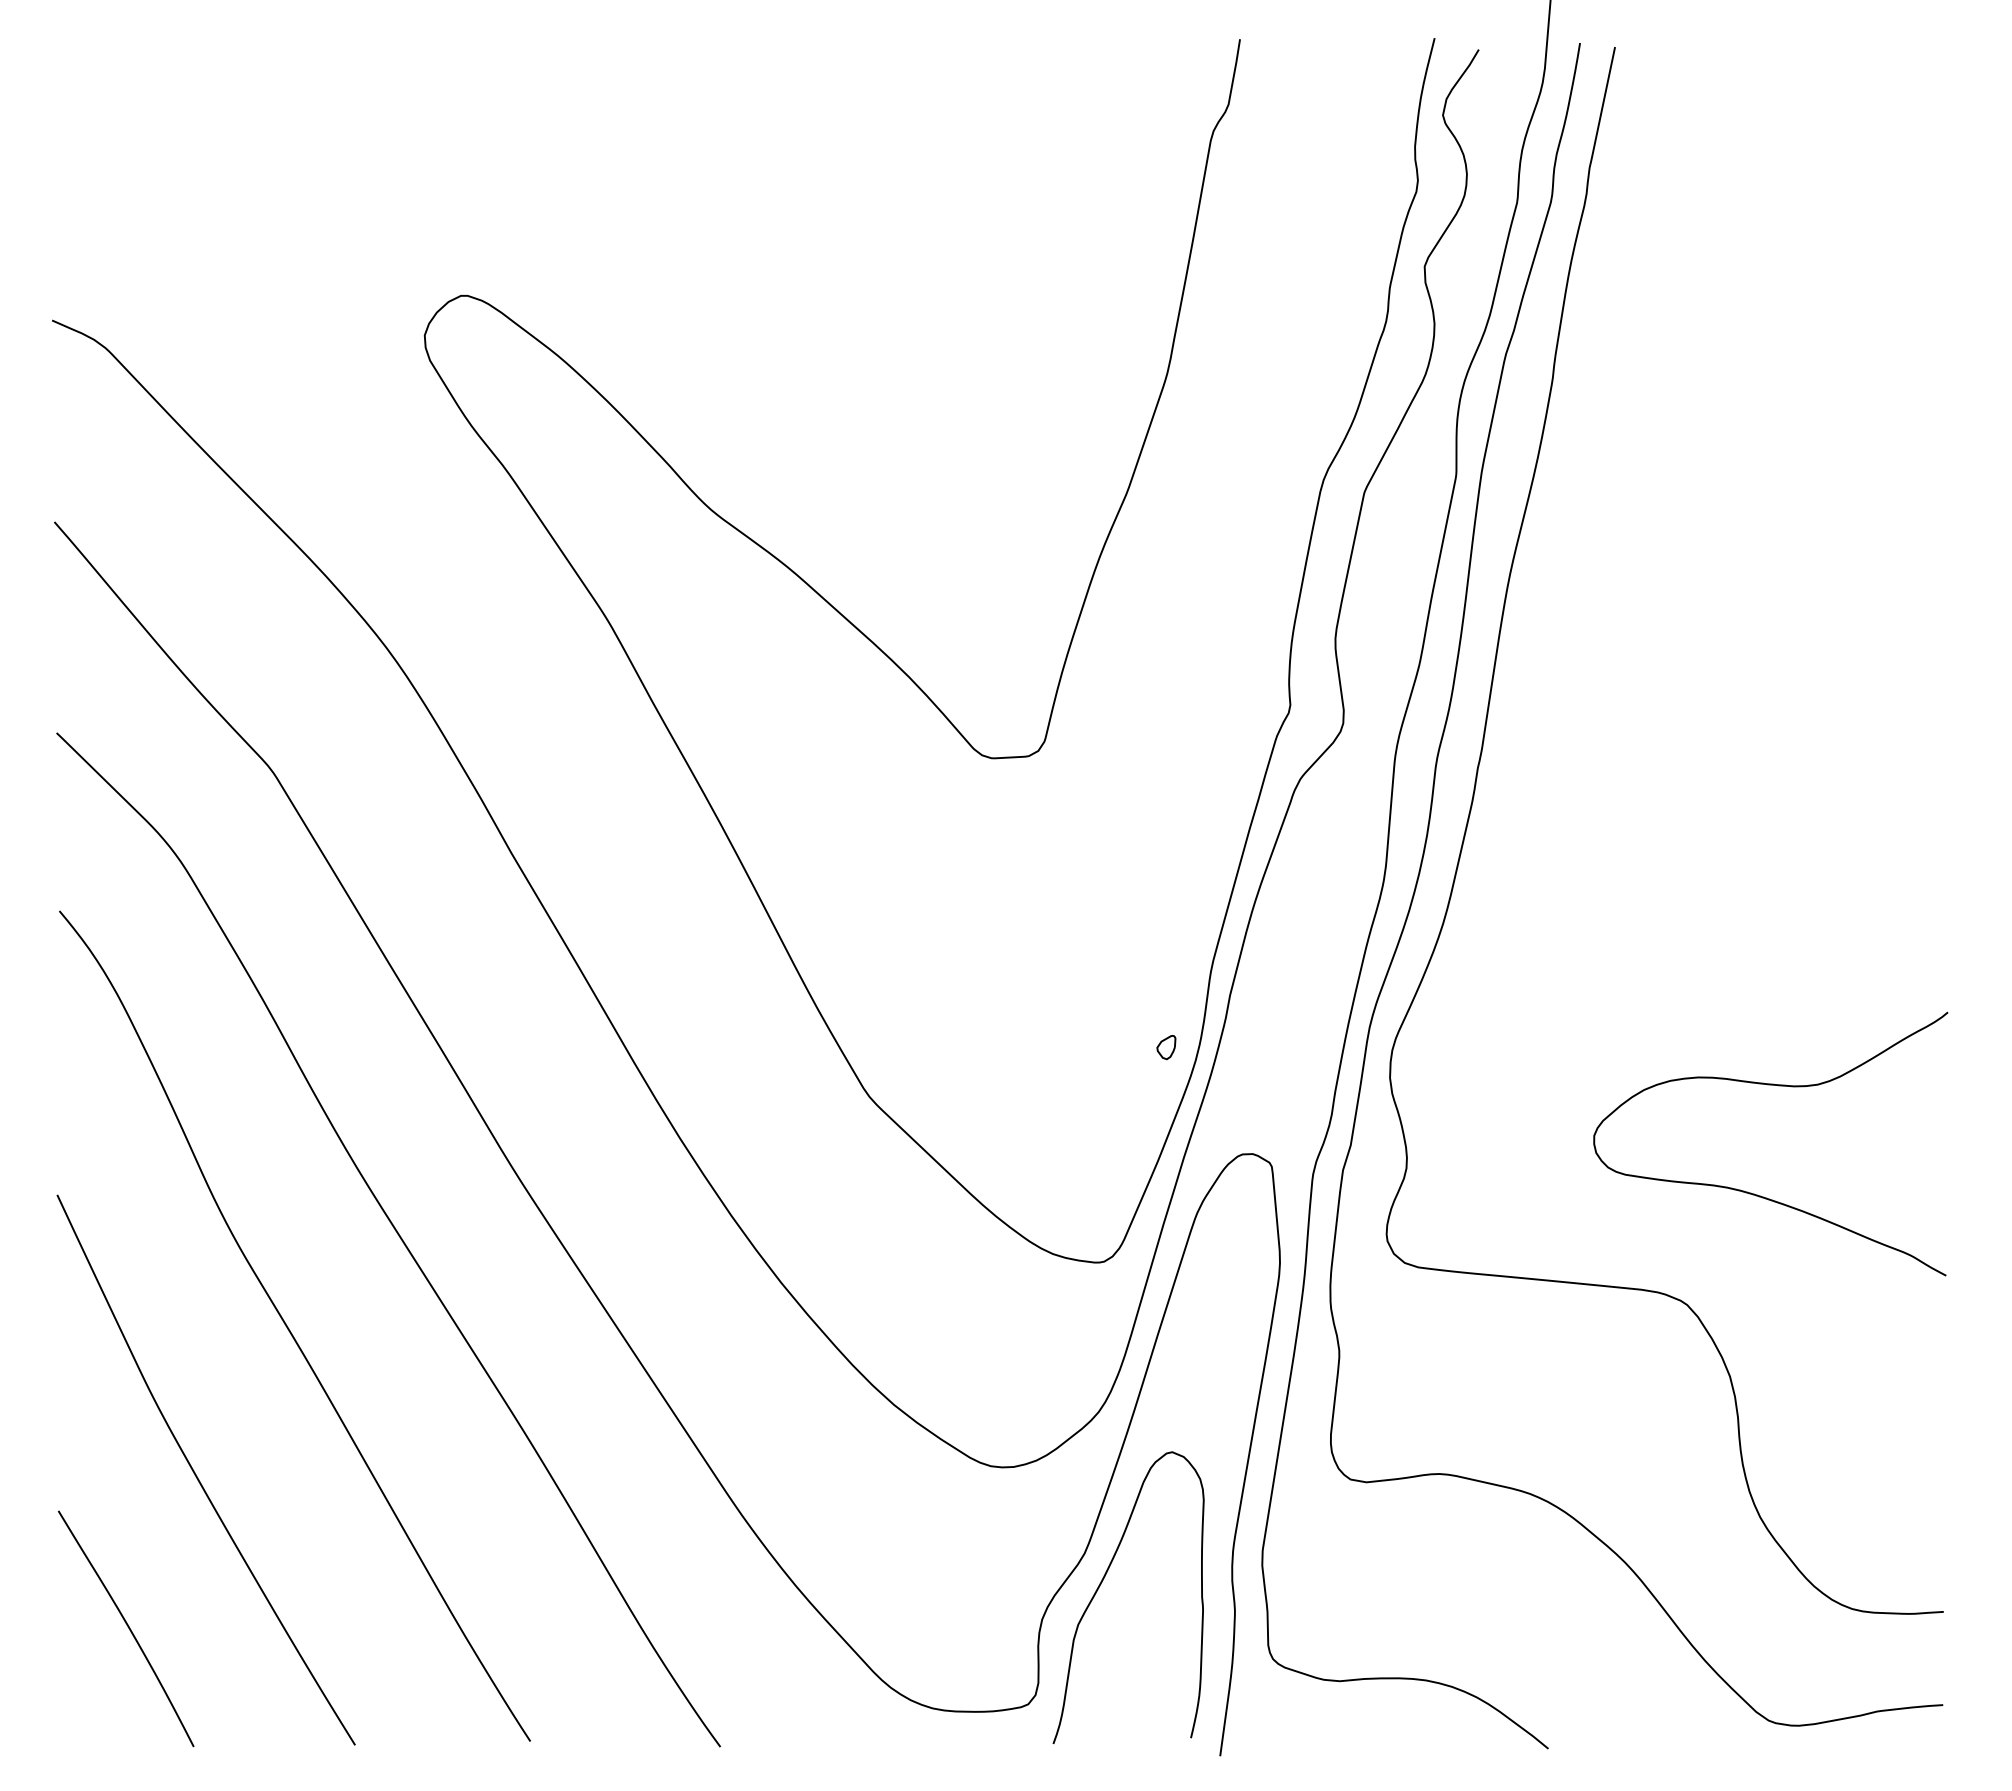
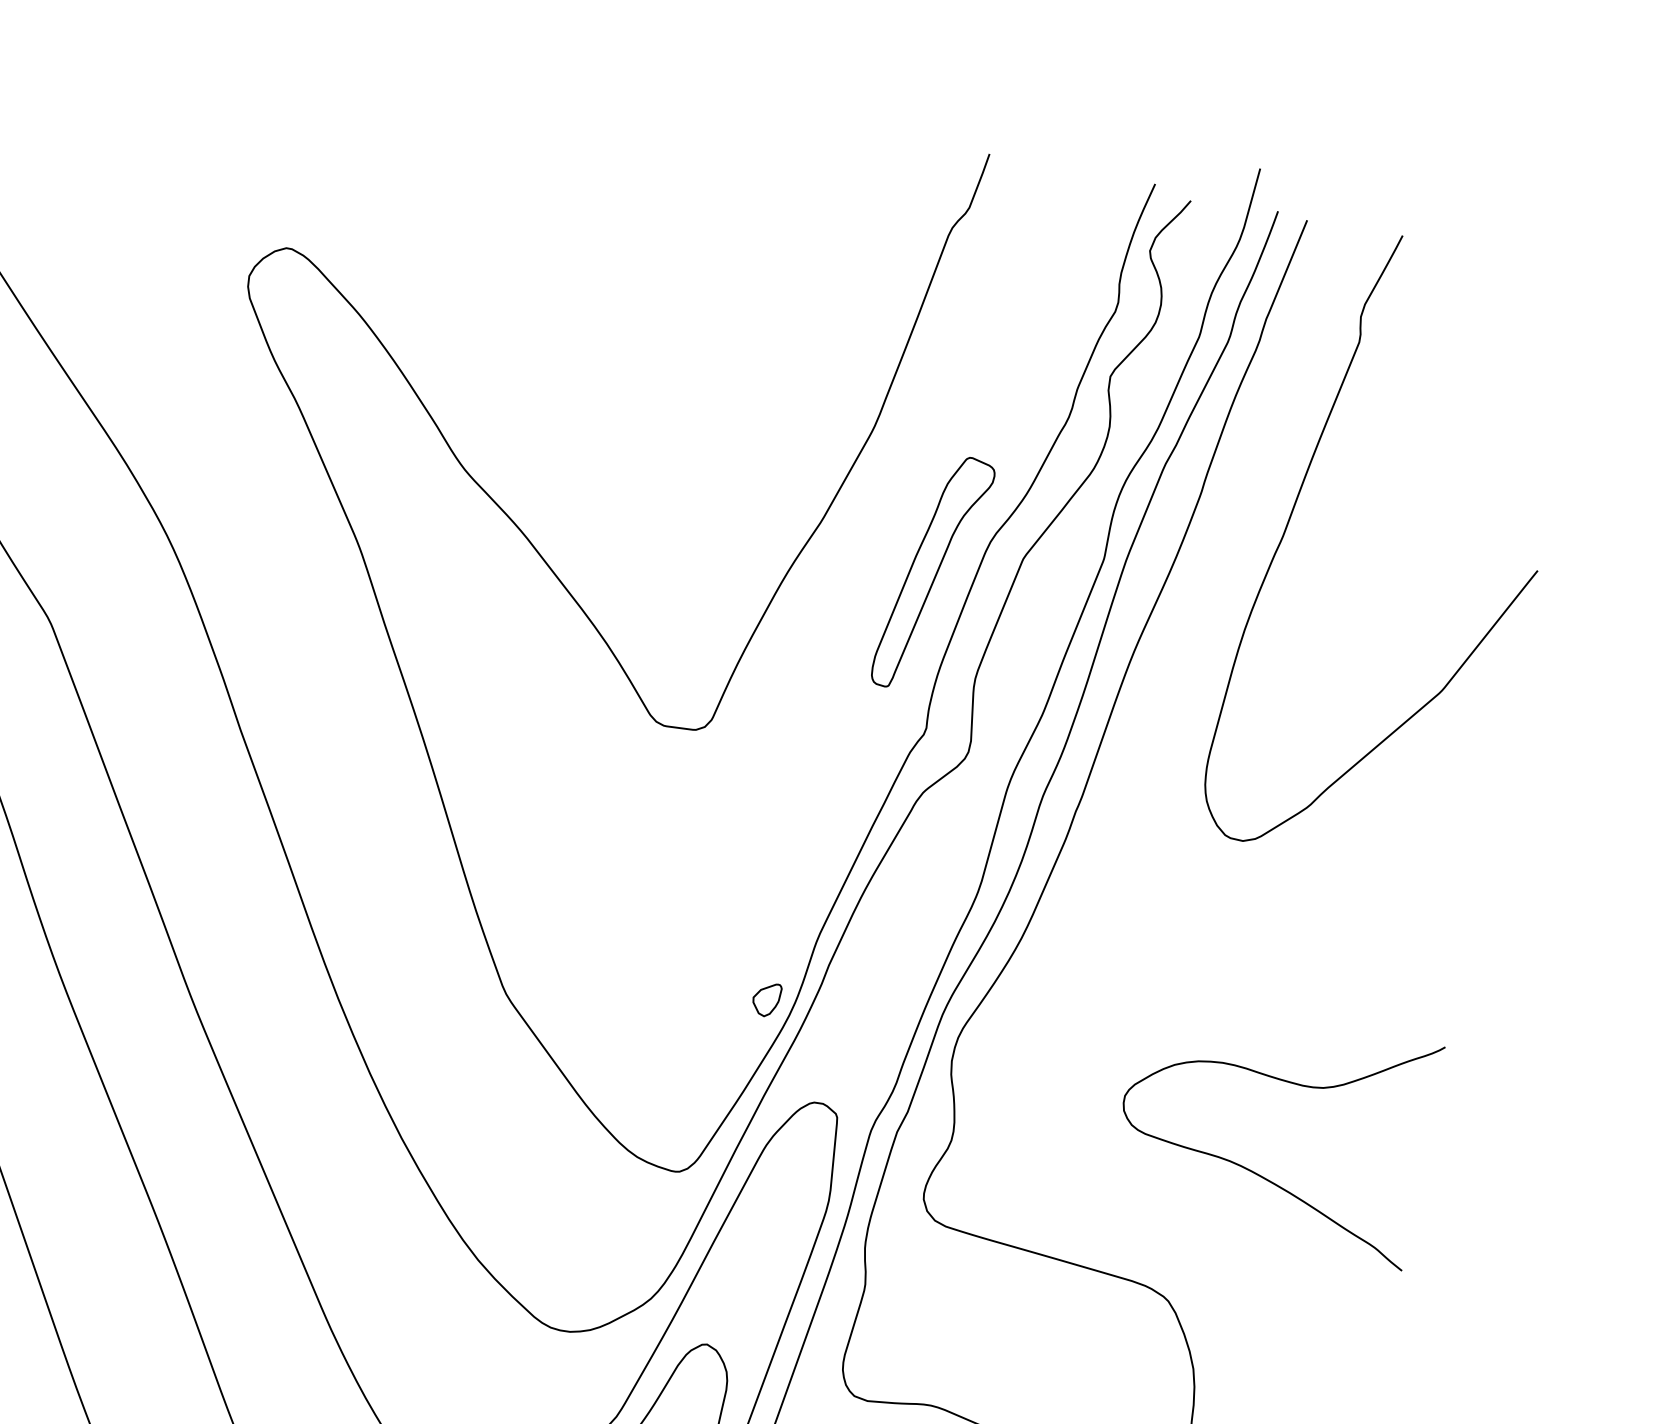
curve: (1660, 385) -> (1291, 515), added
part: (1265, 527) -> (933, 573), added
part: (1166, 1047) -> (766, 999), size x1.67
curve: (1754, 1193) -> (1252, 1170), moved

